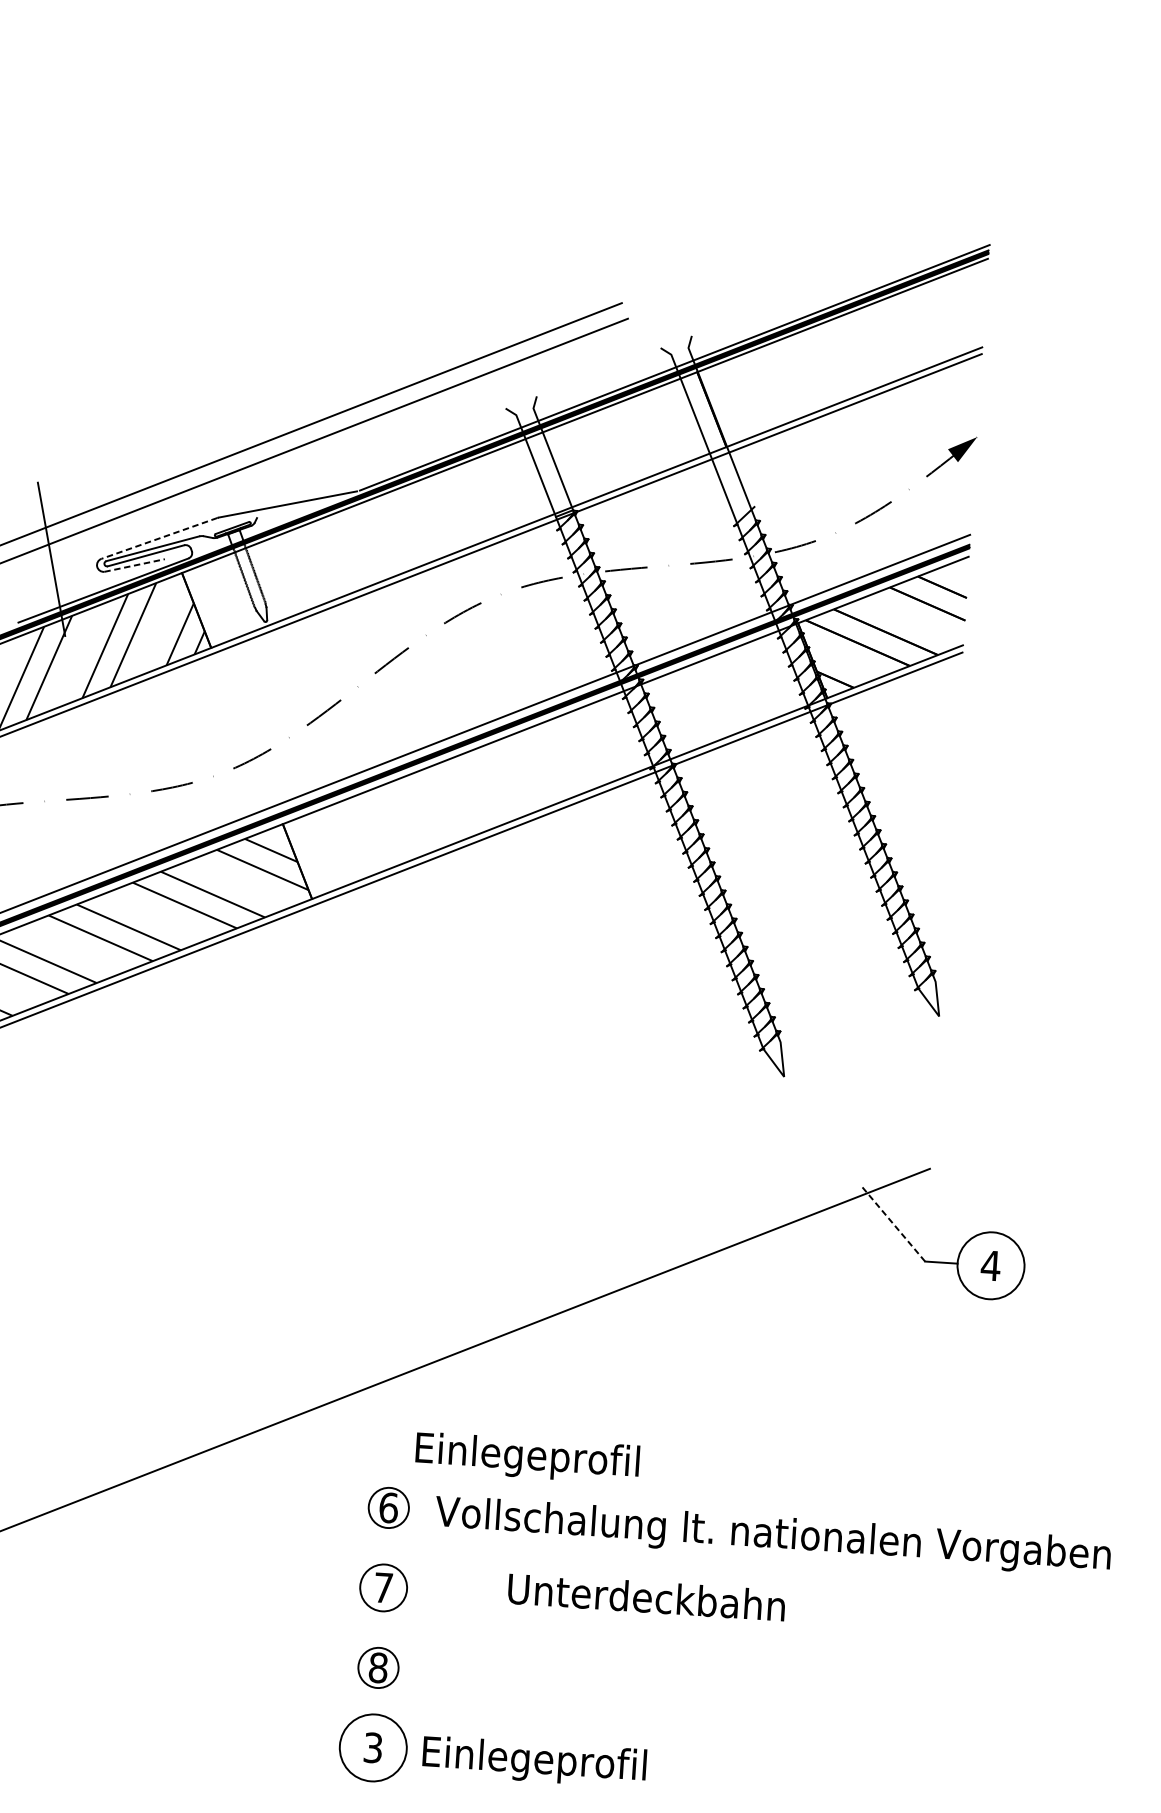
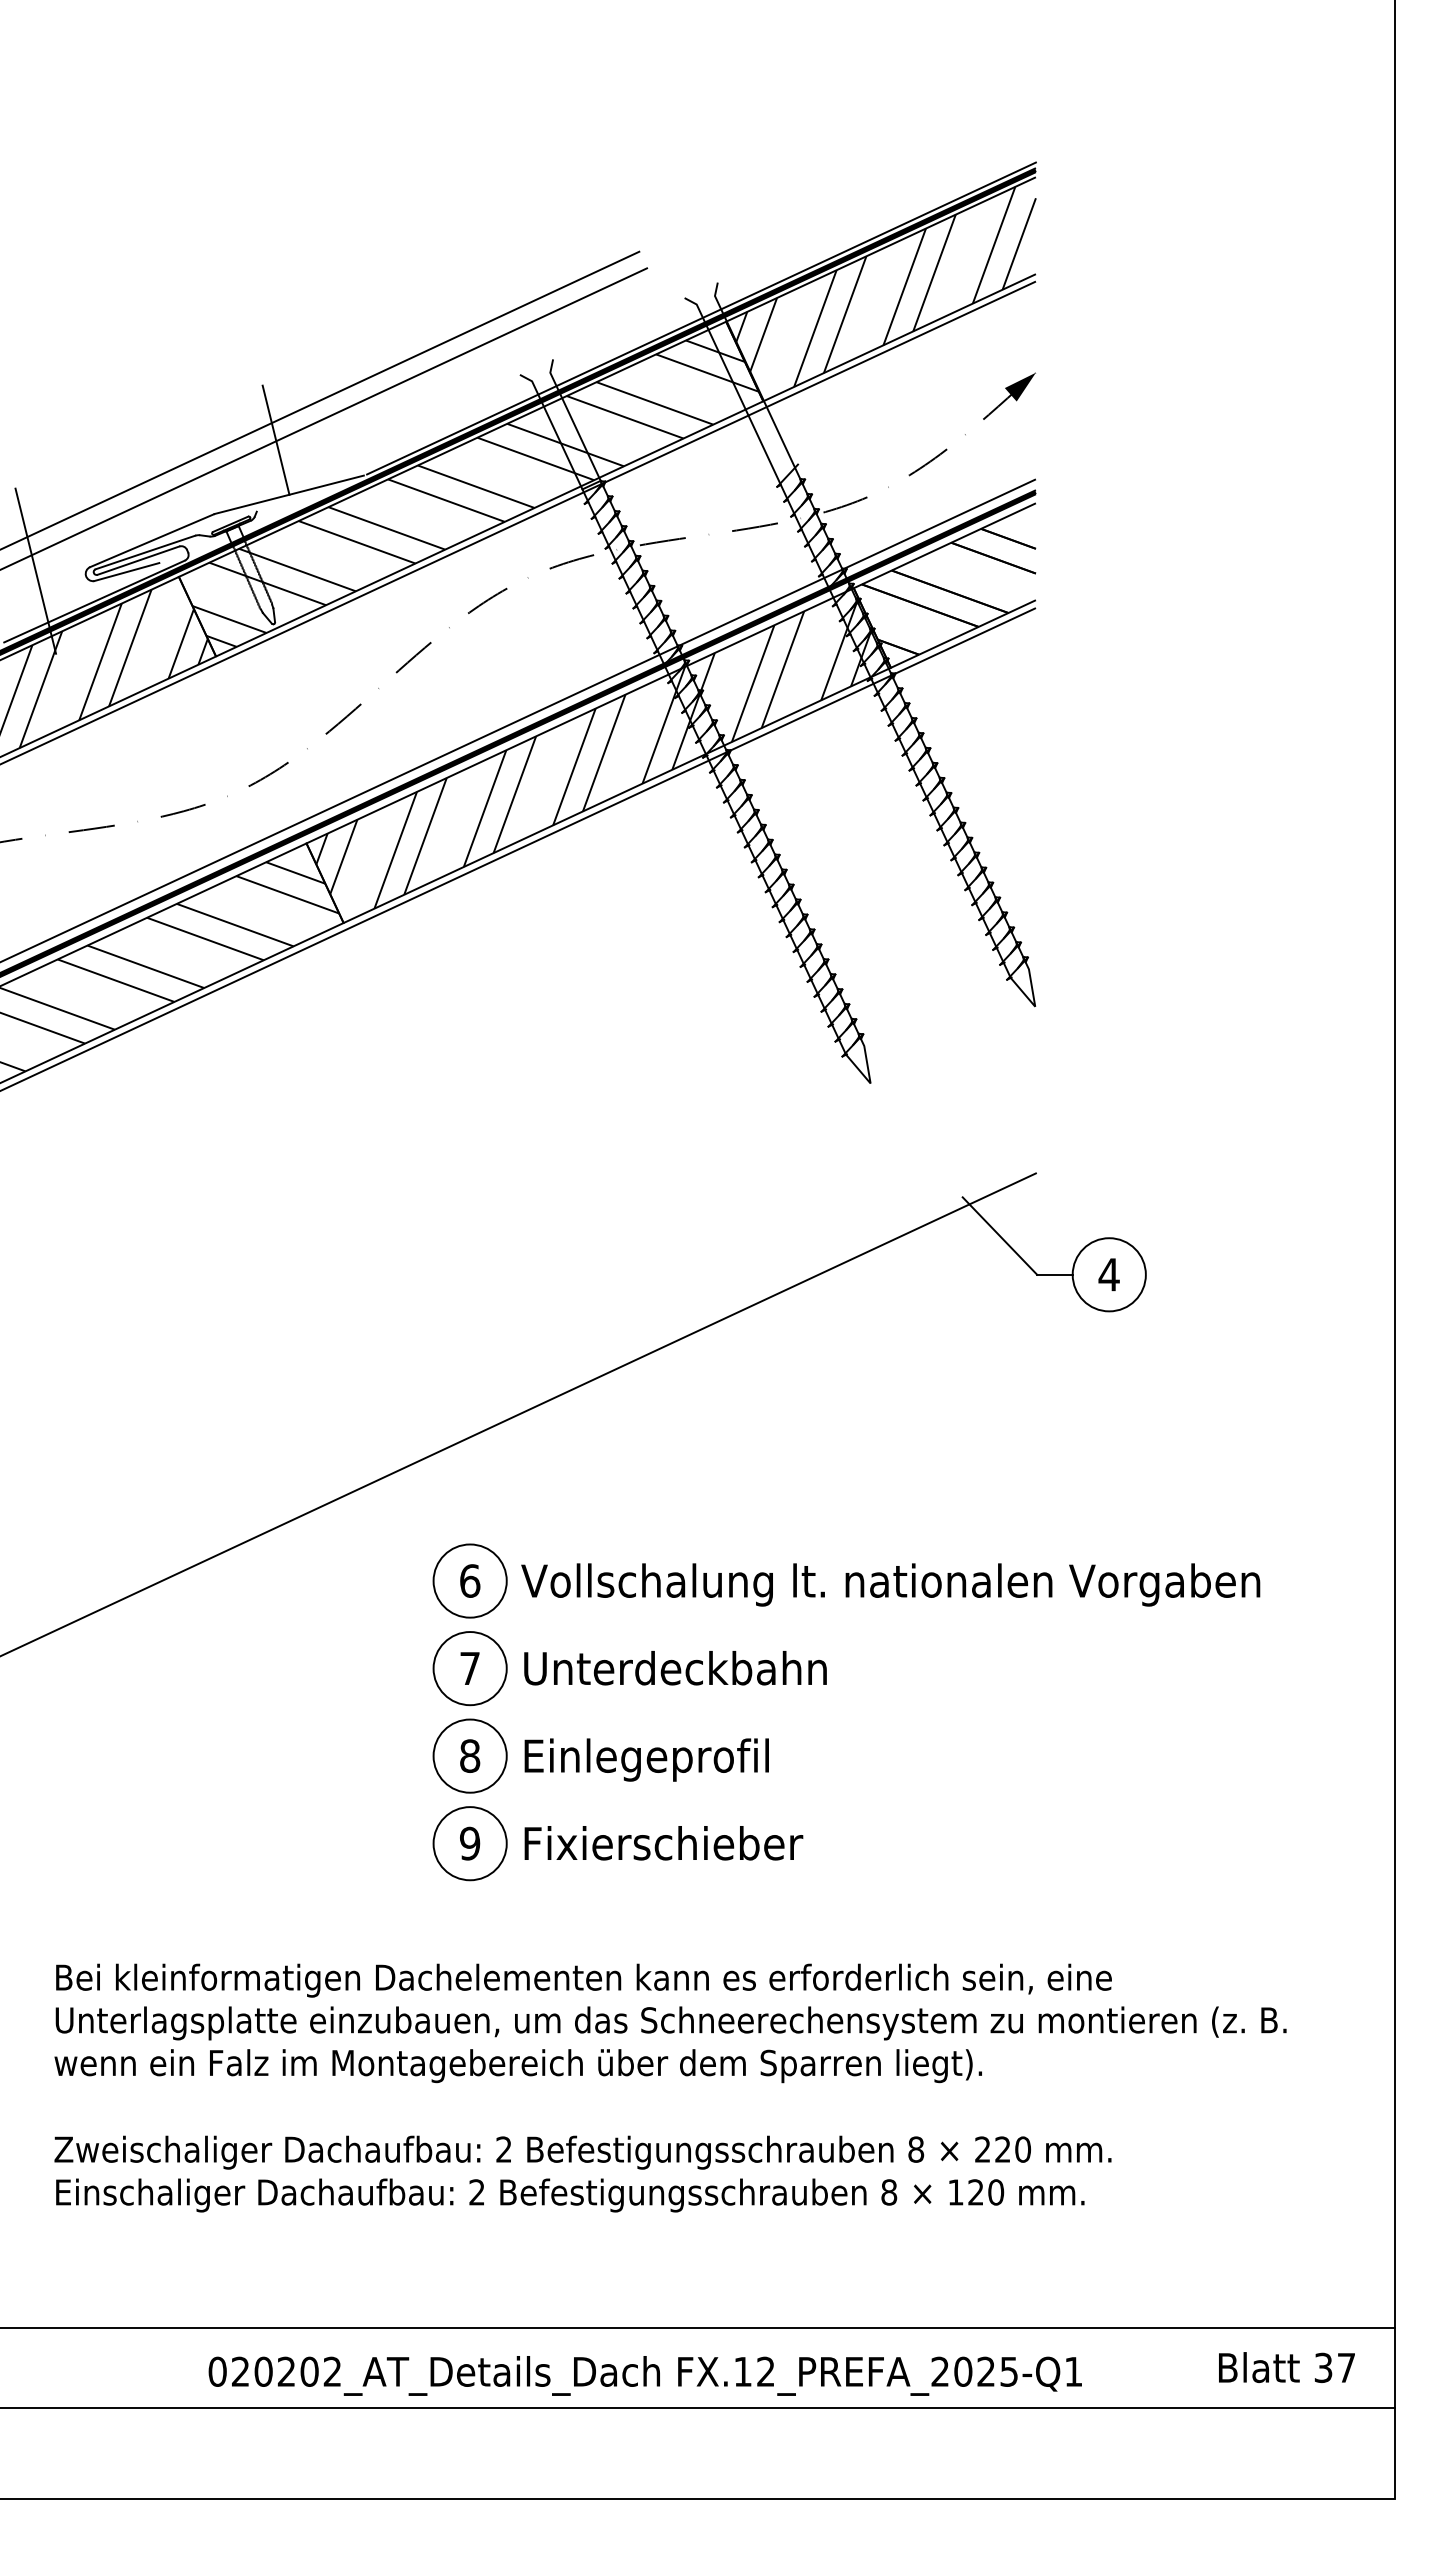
hatch: (844, 349) -> (885, 286), added
line: (278, 453) -> (275, 439), added
hatch: (457, 514) -> (475, 493), added
line: (159, 538) -> (151, 540), dashed -> solid
line: (134, 565) -> (126, 572), dashed -> solid
hatch: (551, 758) -> (594, 753), added
line: (892, 1224) -> (999, 1236), dashed -> solid
text: (527, 1457) -> (646, 1759), moved
circle: (388, 1507) -> (469, 1580), size x1.67
circle: (383, 1587) -> (469, 1668), size x1.43
text: (646, 1597) -> (675, 1668), moved
circle: (377, 1667) -> (469, 1755), size x1.67
text: (373, 1747) -> (470, 1843), 3 -> 9
text: (551, 1762) -> (665, 1847), Einlegeprofil -> Fixierschieber

